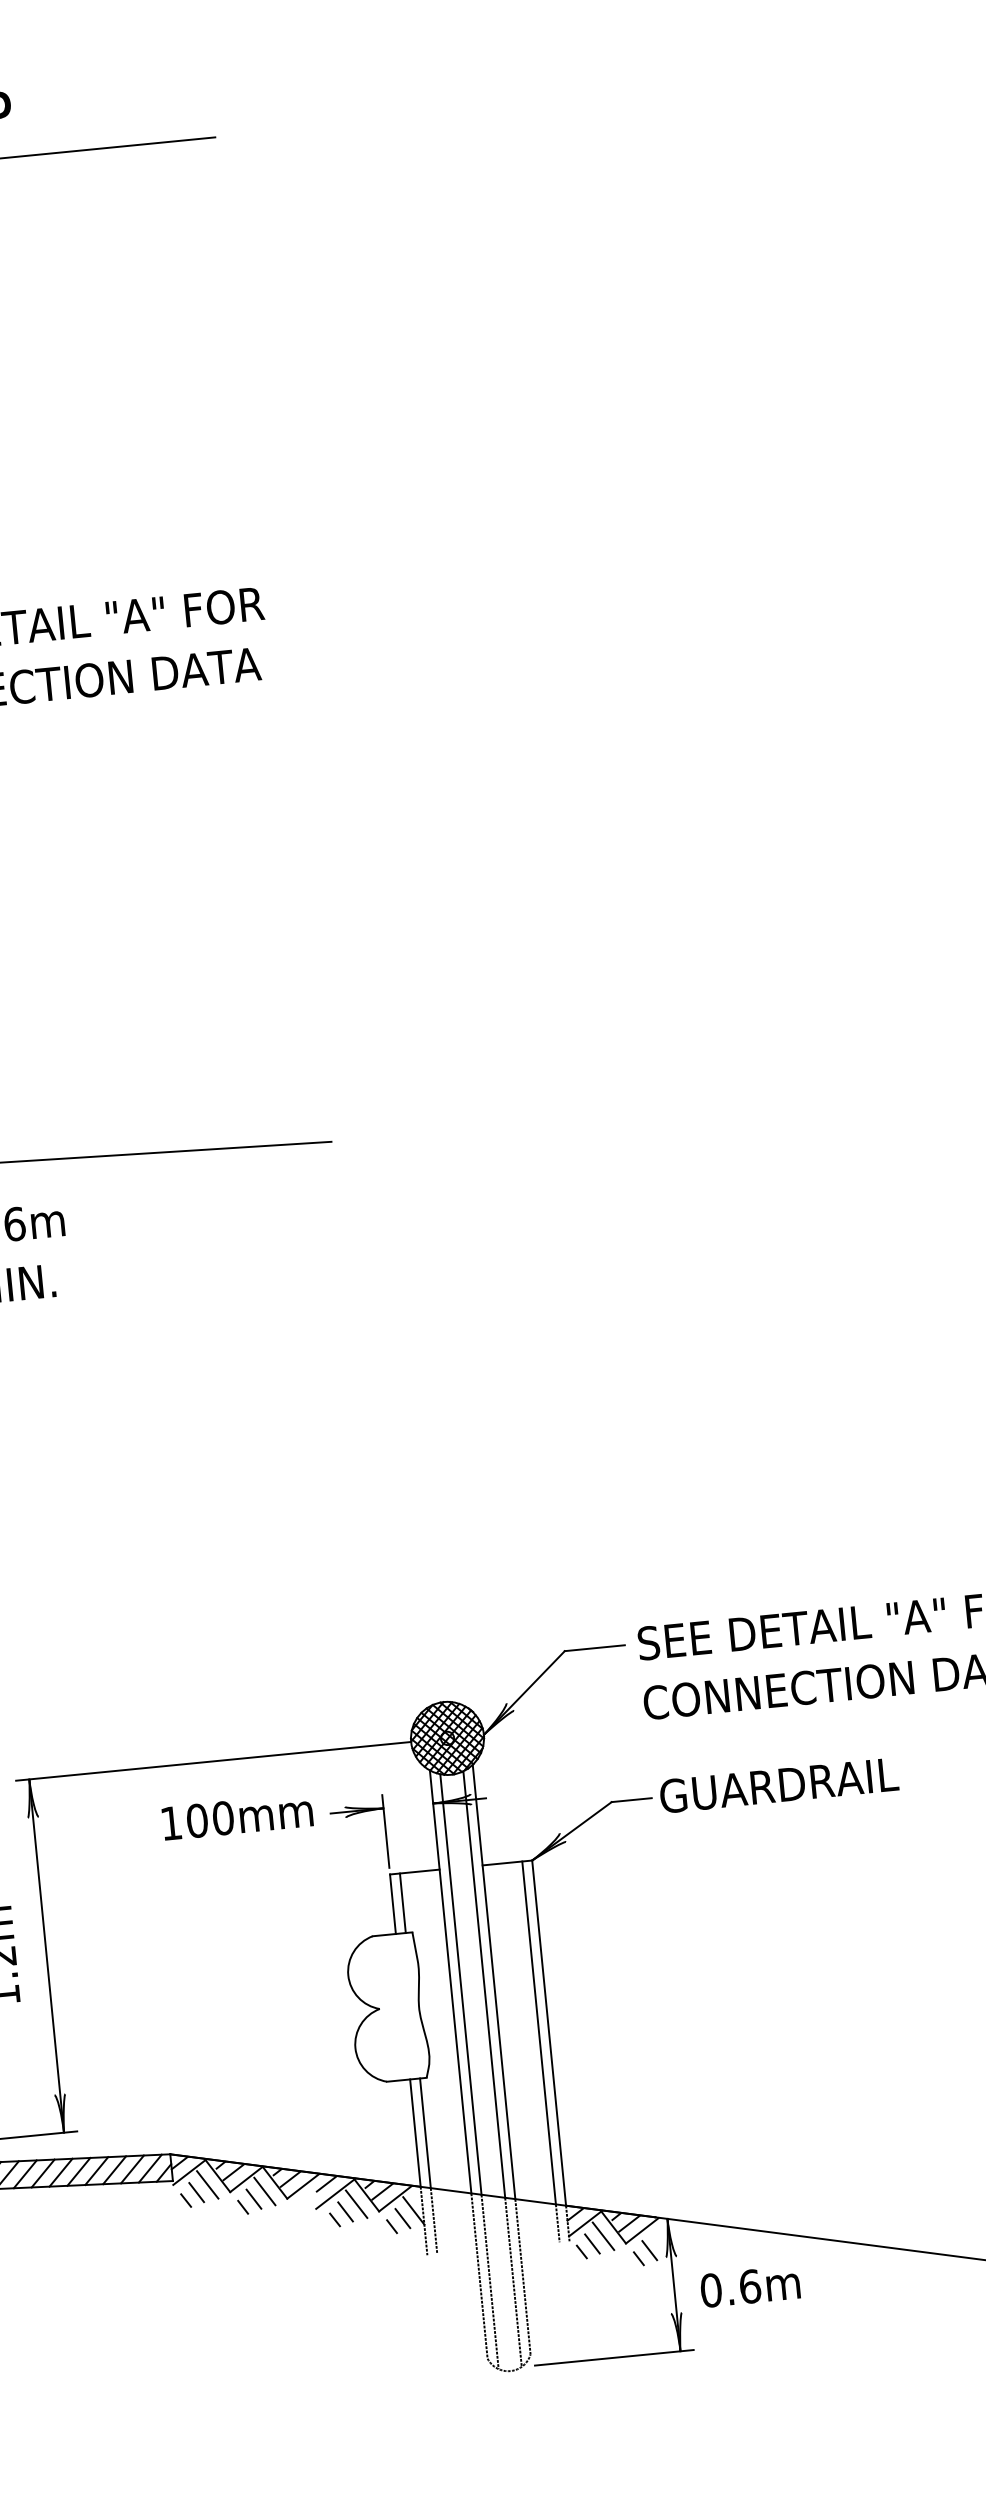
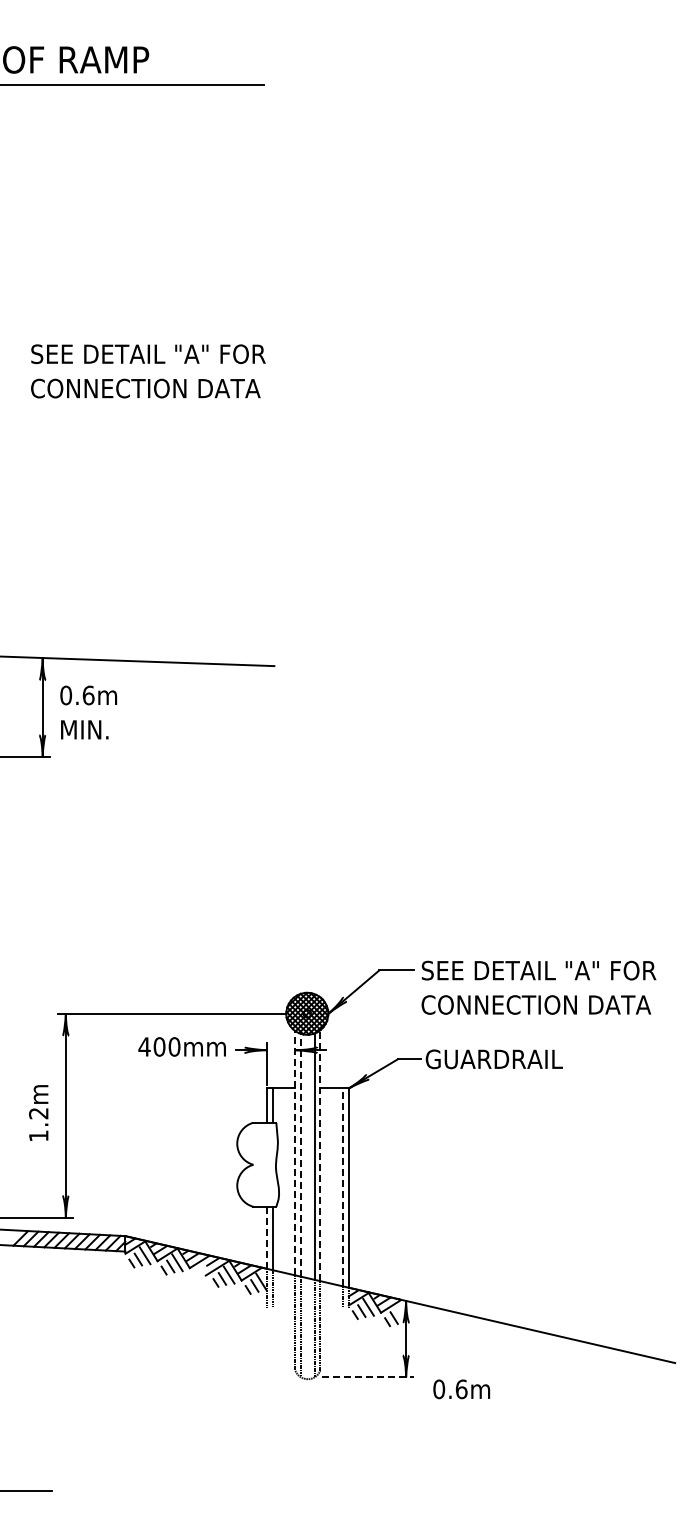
text: (171, 1822) -> (144, 1046), 100mm -> 400mm
line: (450, 1980) -> (295, 1152), solid -> dashed
line: (494, 1981) -> (320, 1155), solid -> dashed
line: (461, 1983) -> (301, 1154), solid -> dashed
line: (539, 2033) -> (343, 1187), solid -> dashed
line: (414, 2132) -> (266, 1237), solid -> dashed
text: (749, 2286) -> (461, 1389), moved
line: (613, 2357) -> (367, 1377), solid -> dashed

